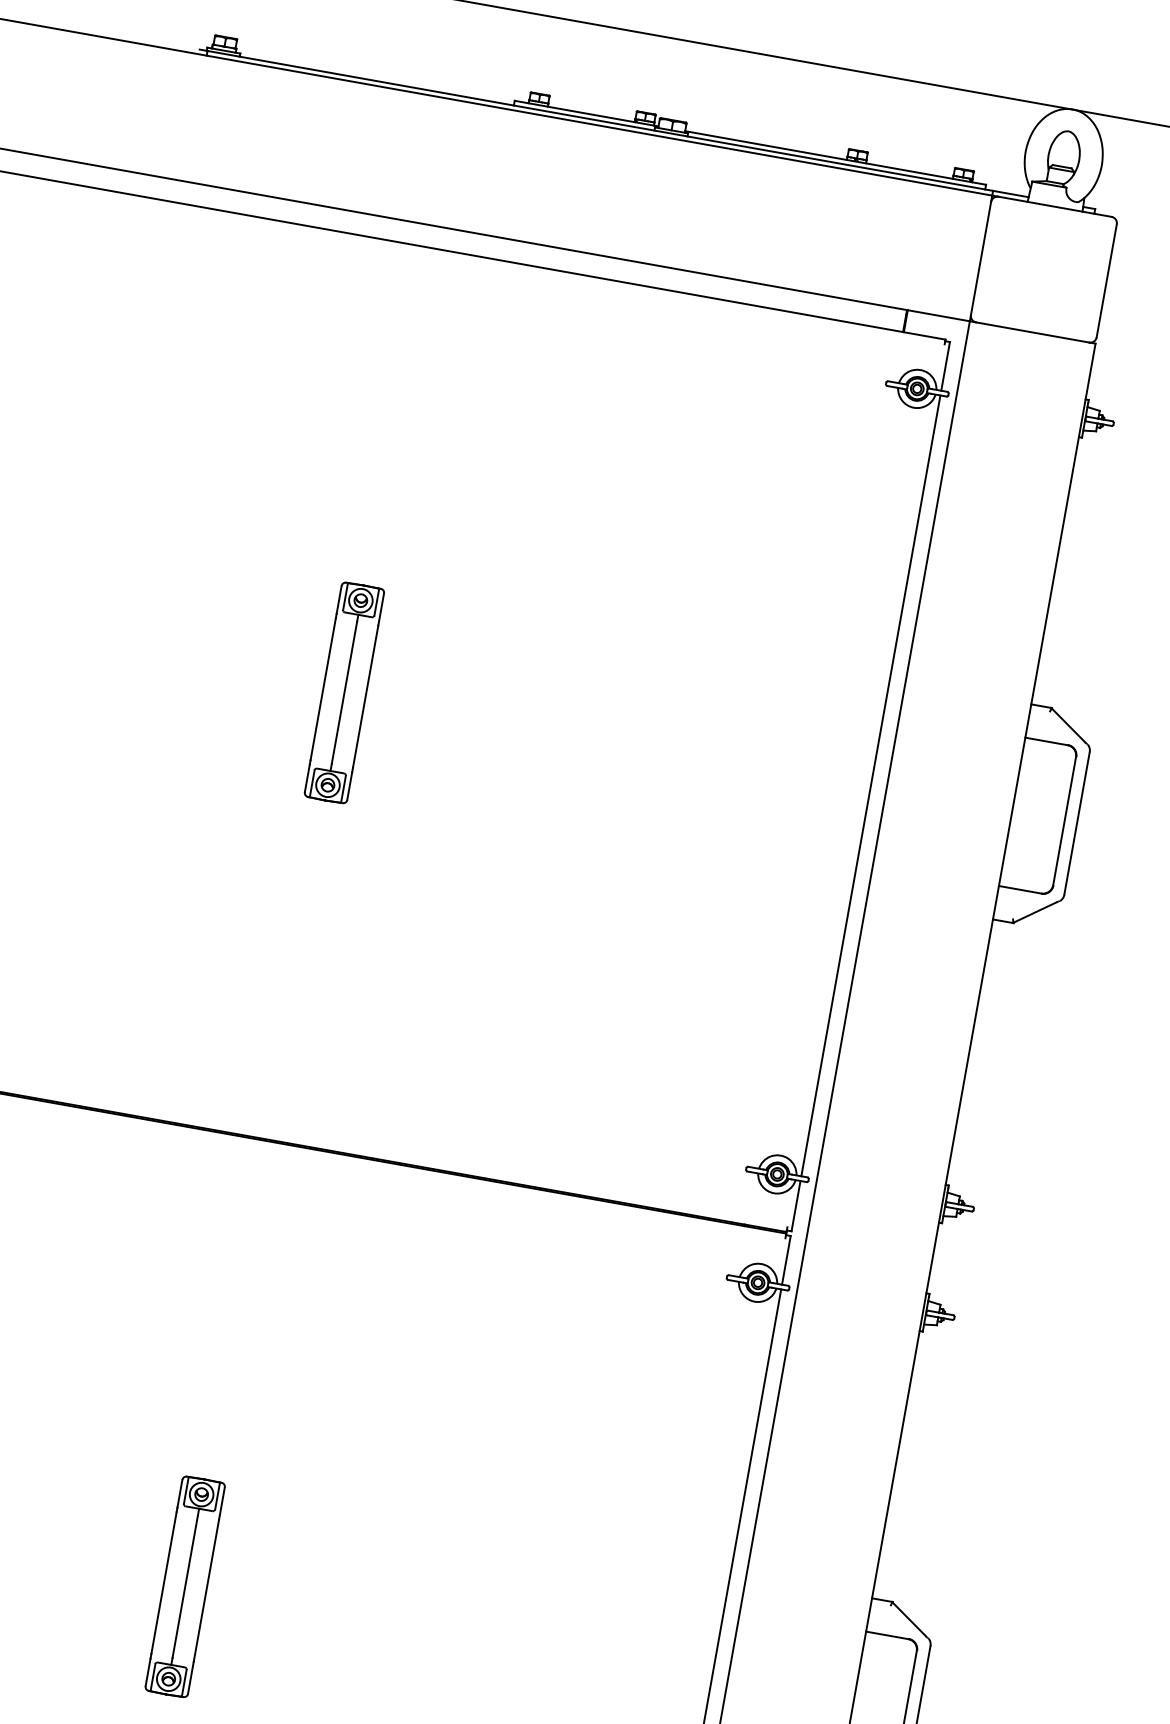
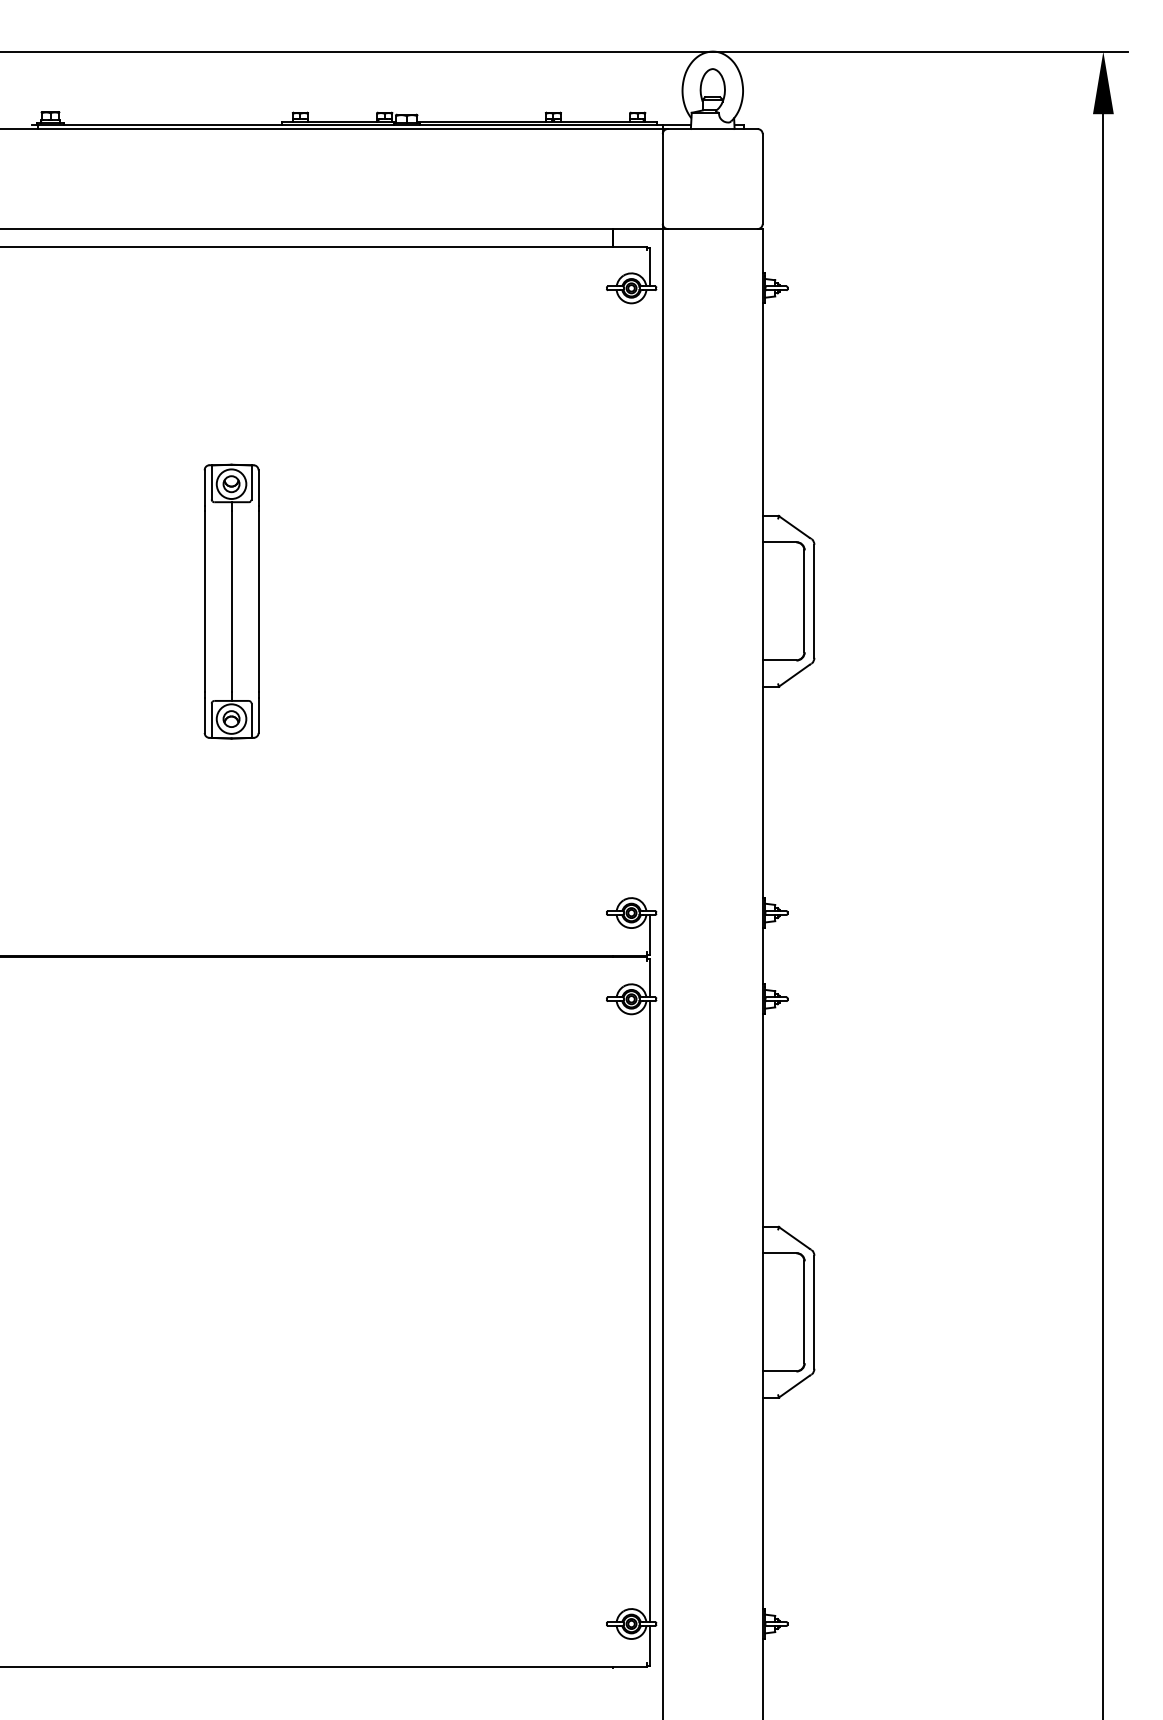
part: (344, 691) -> (231, 600), size x1.6
line: (871, 785) -> (650, 600), removed
part: (185, 1585) -> (231, 1311), removed

